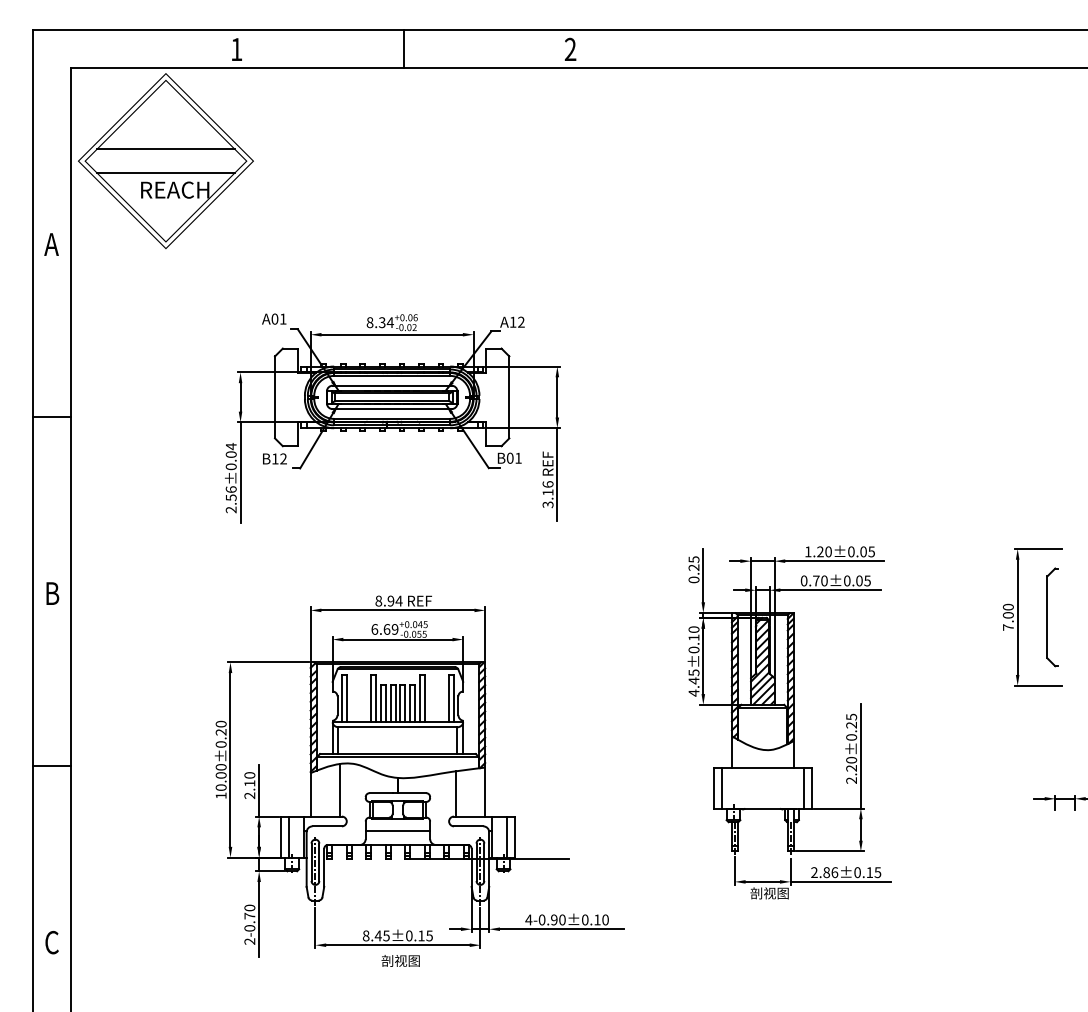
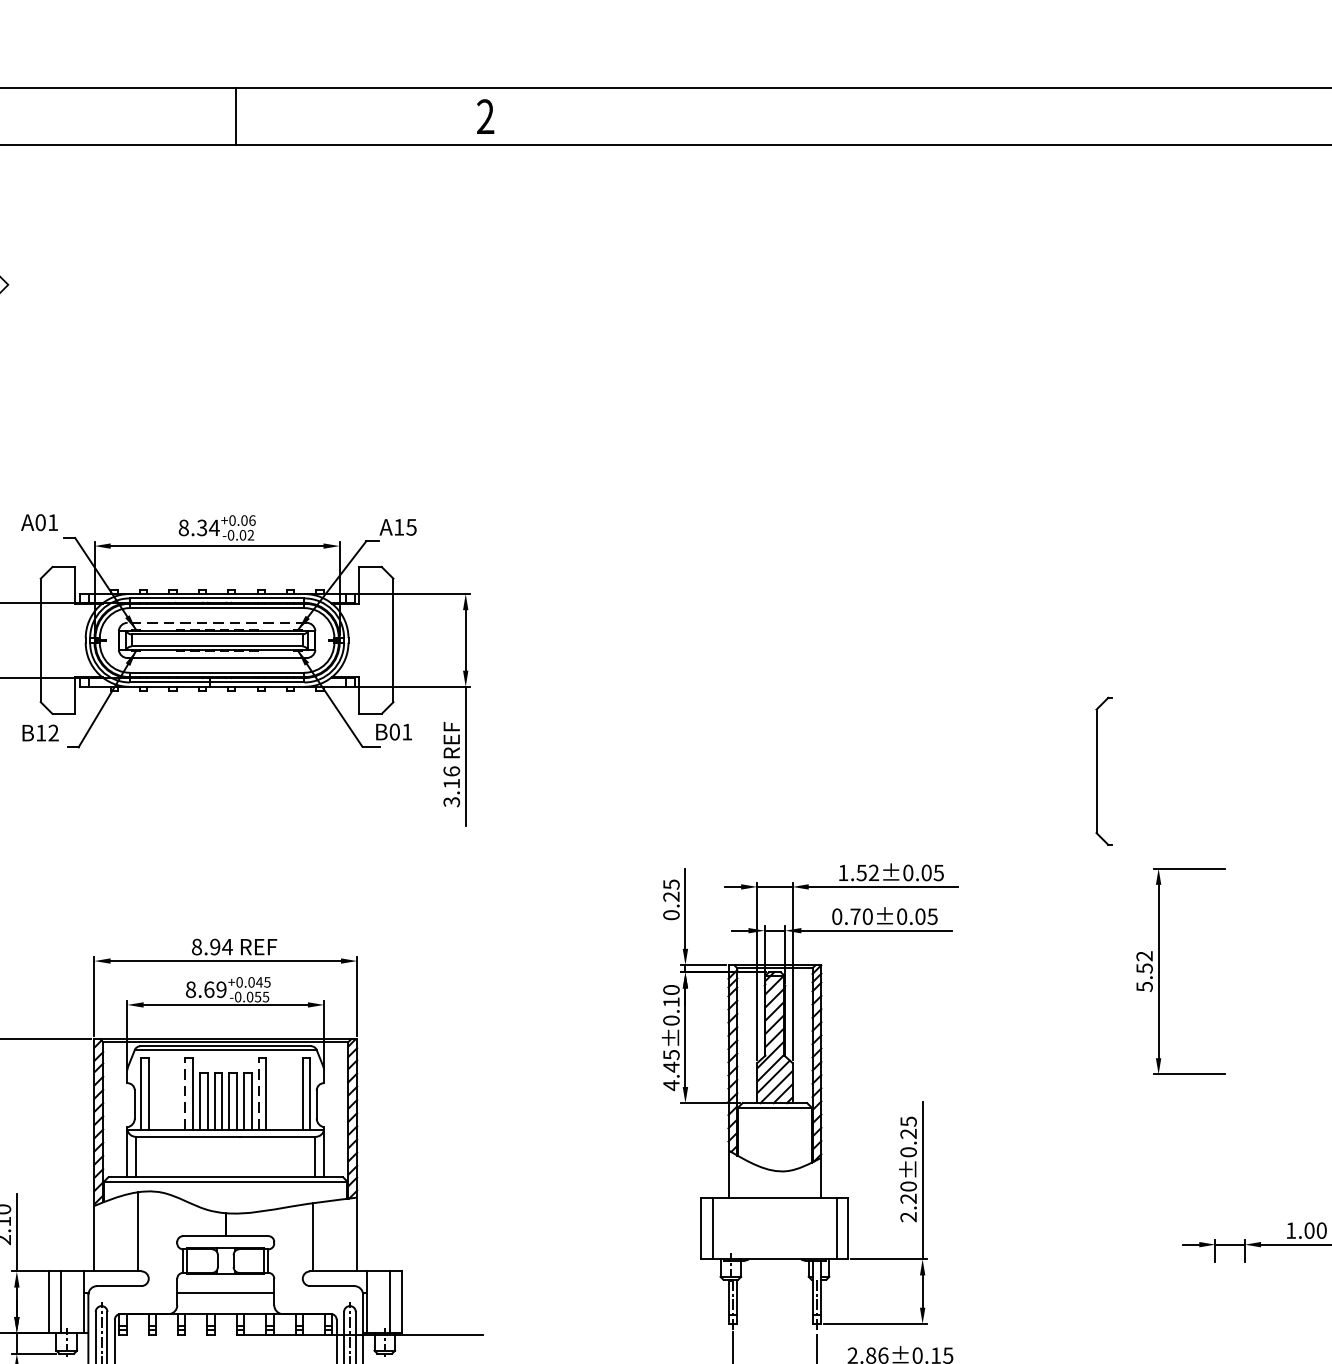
text: (521, 321) -> (411, 526), A12 -> A15
line: (391, 385) -> (216, 622), solid -> dashed
text: (824, 551) -> (867, 872), 1.20±0.05 -> 1.52±0.05
text: (1007, 616) -> (1143, 970), 7.00 -> 5.52
part: (1052, 617) -> (1104, 771), moved
text: (374, 629) -> (190, 989), 6.69 -> 8.69
line: (370, 698) -> (184, 1093), solid -> dashed
line: (419, 698) -> (258, 1093), solid -> dashed

